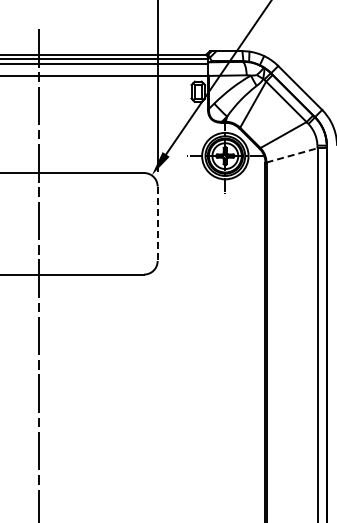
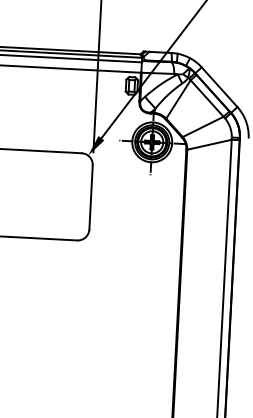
line: (292, 155) -> (209, 144), dashed -> solid
line: (157, 224) -> (90, 198), dashed -> solid

